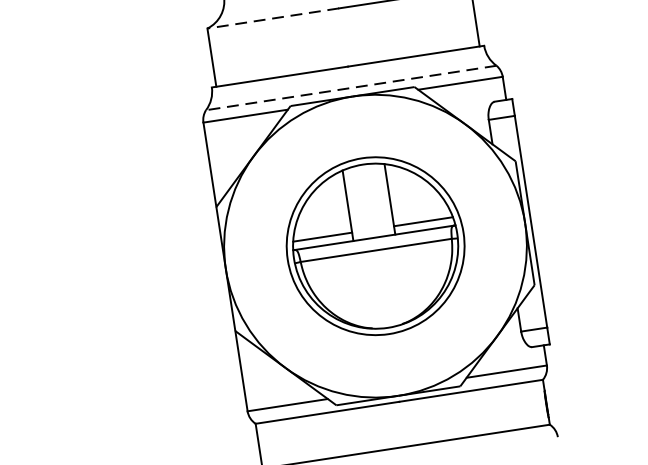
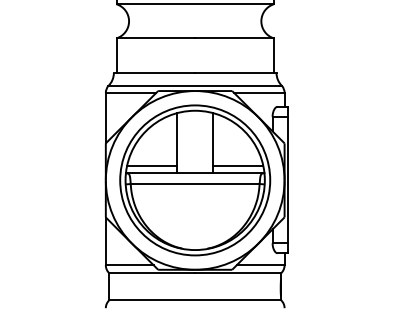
line: (272, 18) -> (155, 38), dashed -> solid
line: (351, 87) -> (195, 85), dashed -> solid
part: (375, 246) -> (195, 180), size x1.43

